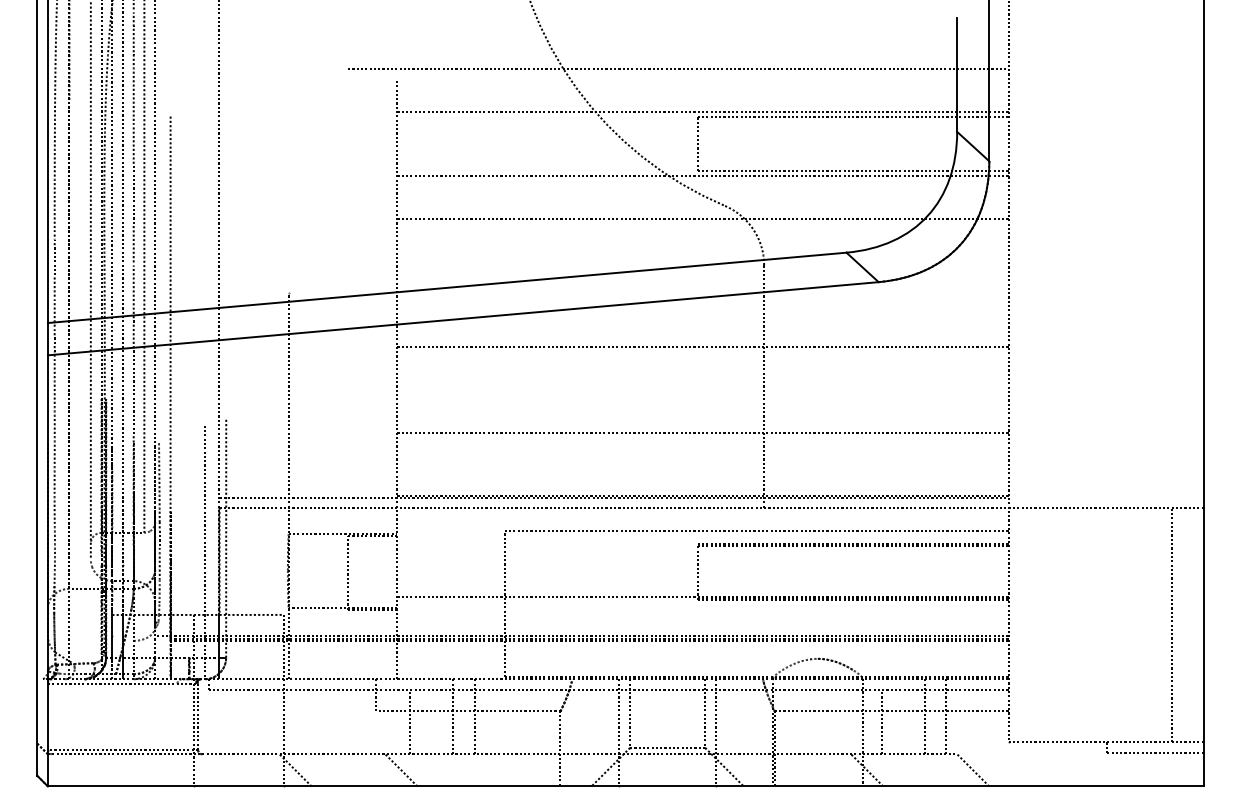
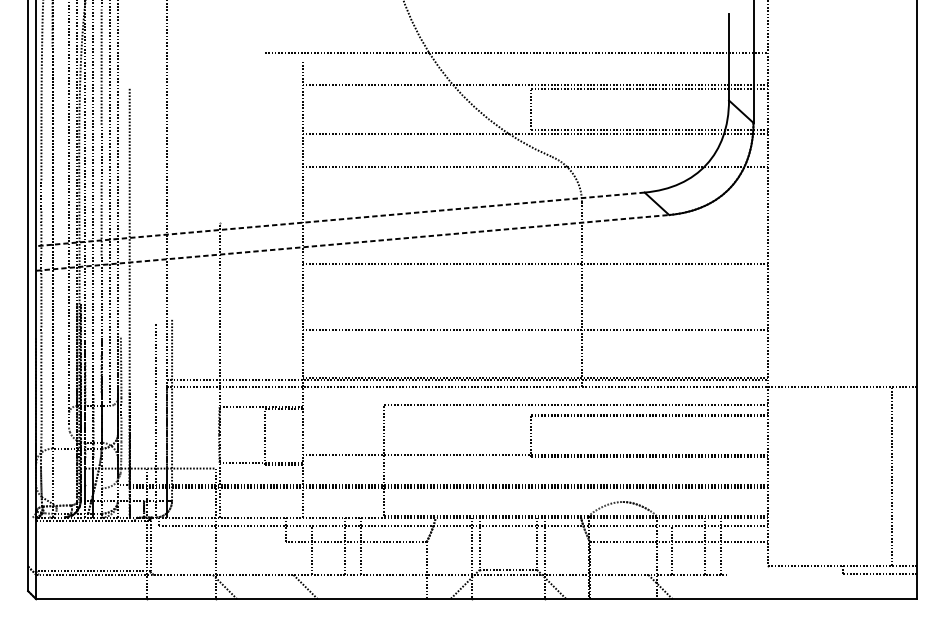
line: (447, 287) -> (340, 219), solid -> dashed
line: (463, 318) -> (352, 242), solid -> dashed
line: (973, 770) -> (741, 587), removed

